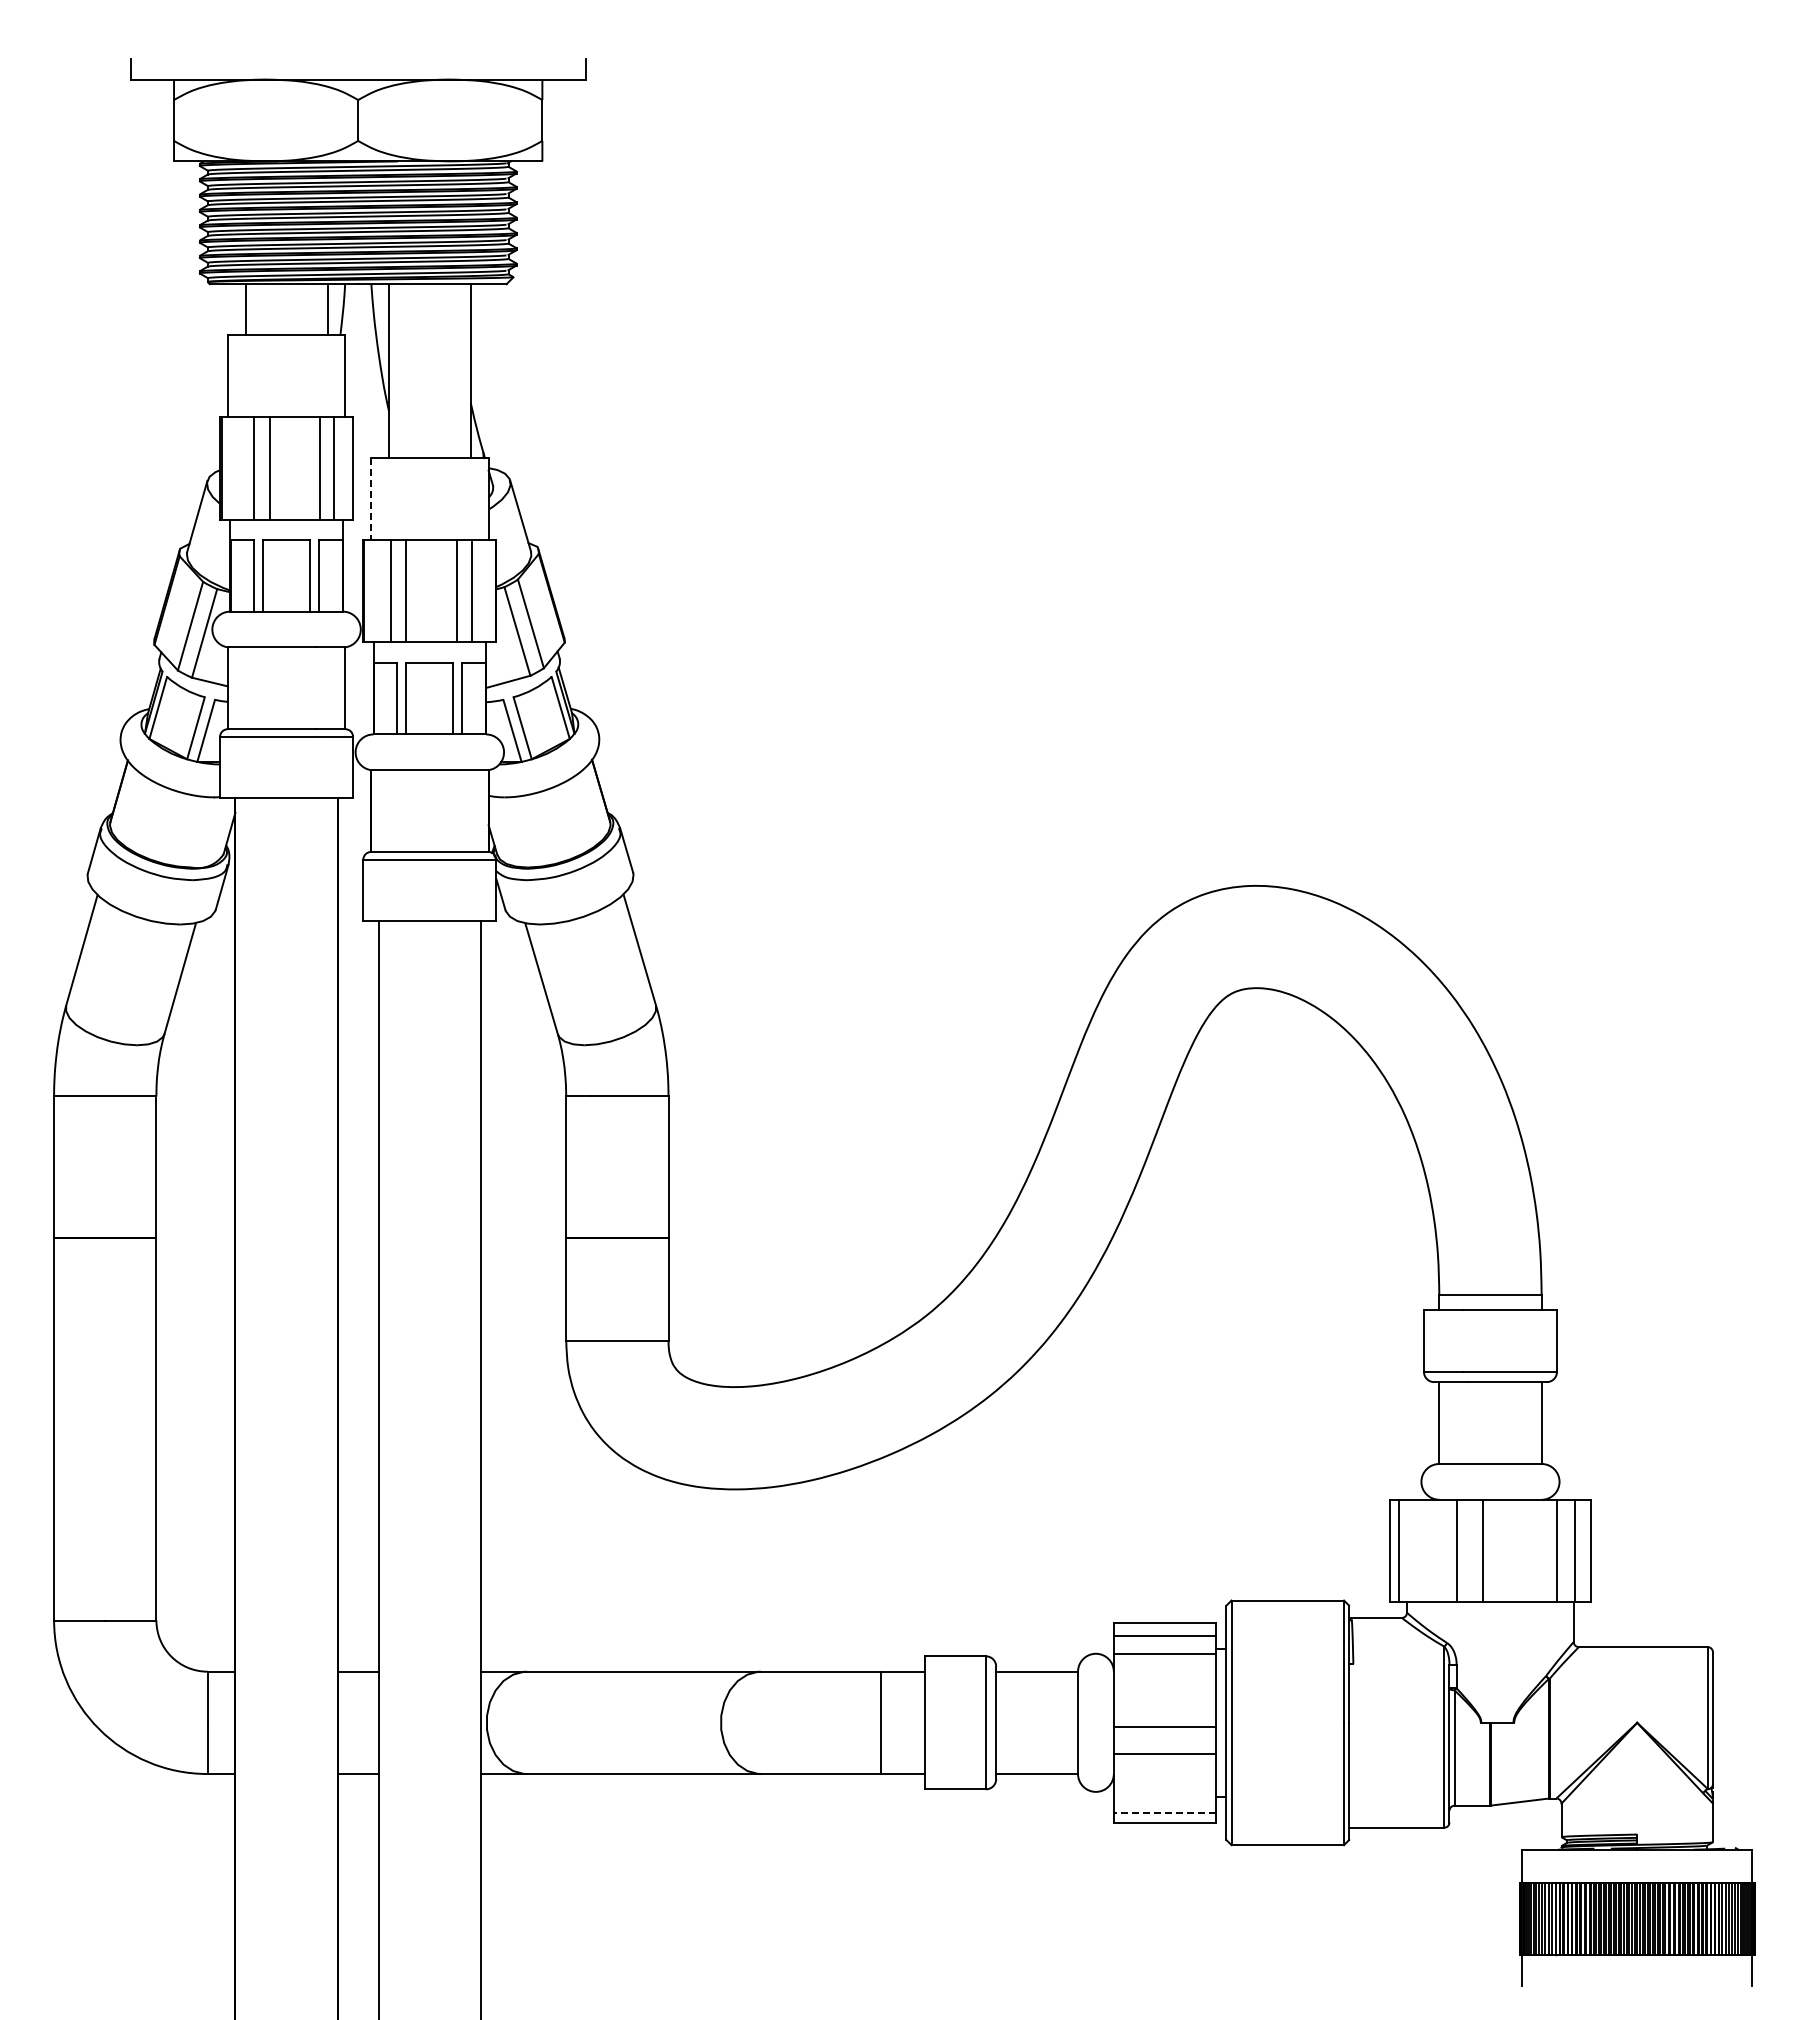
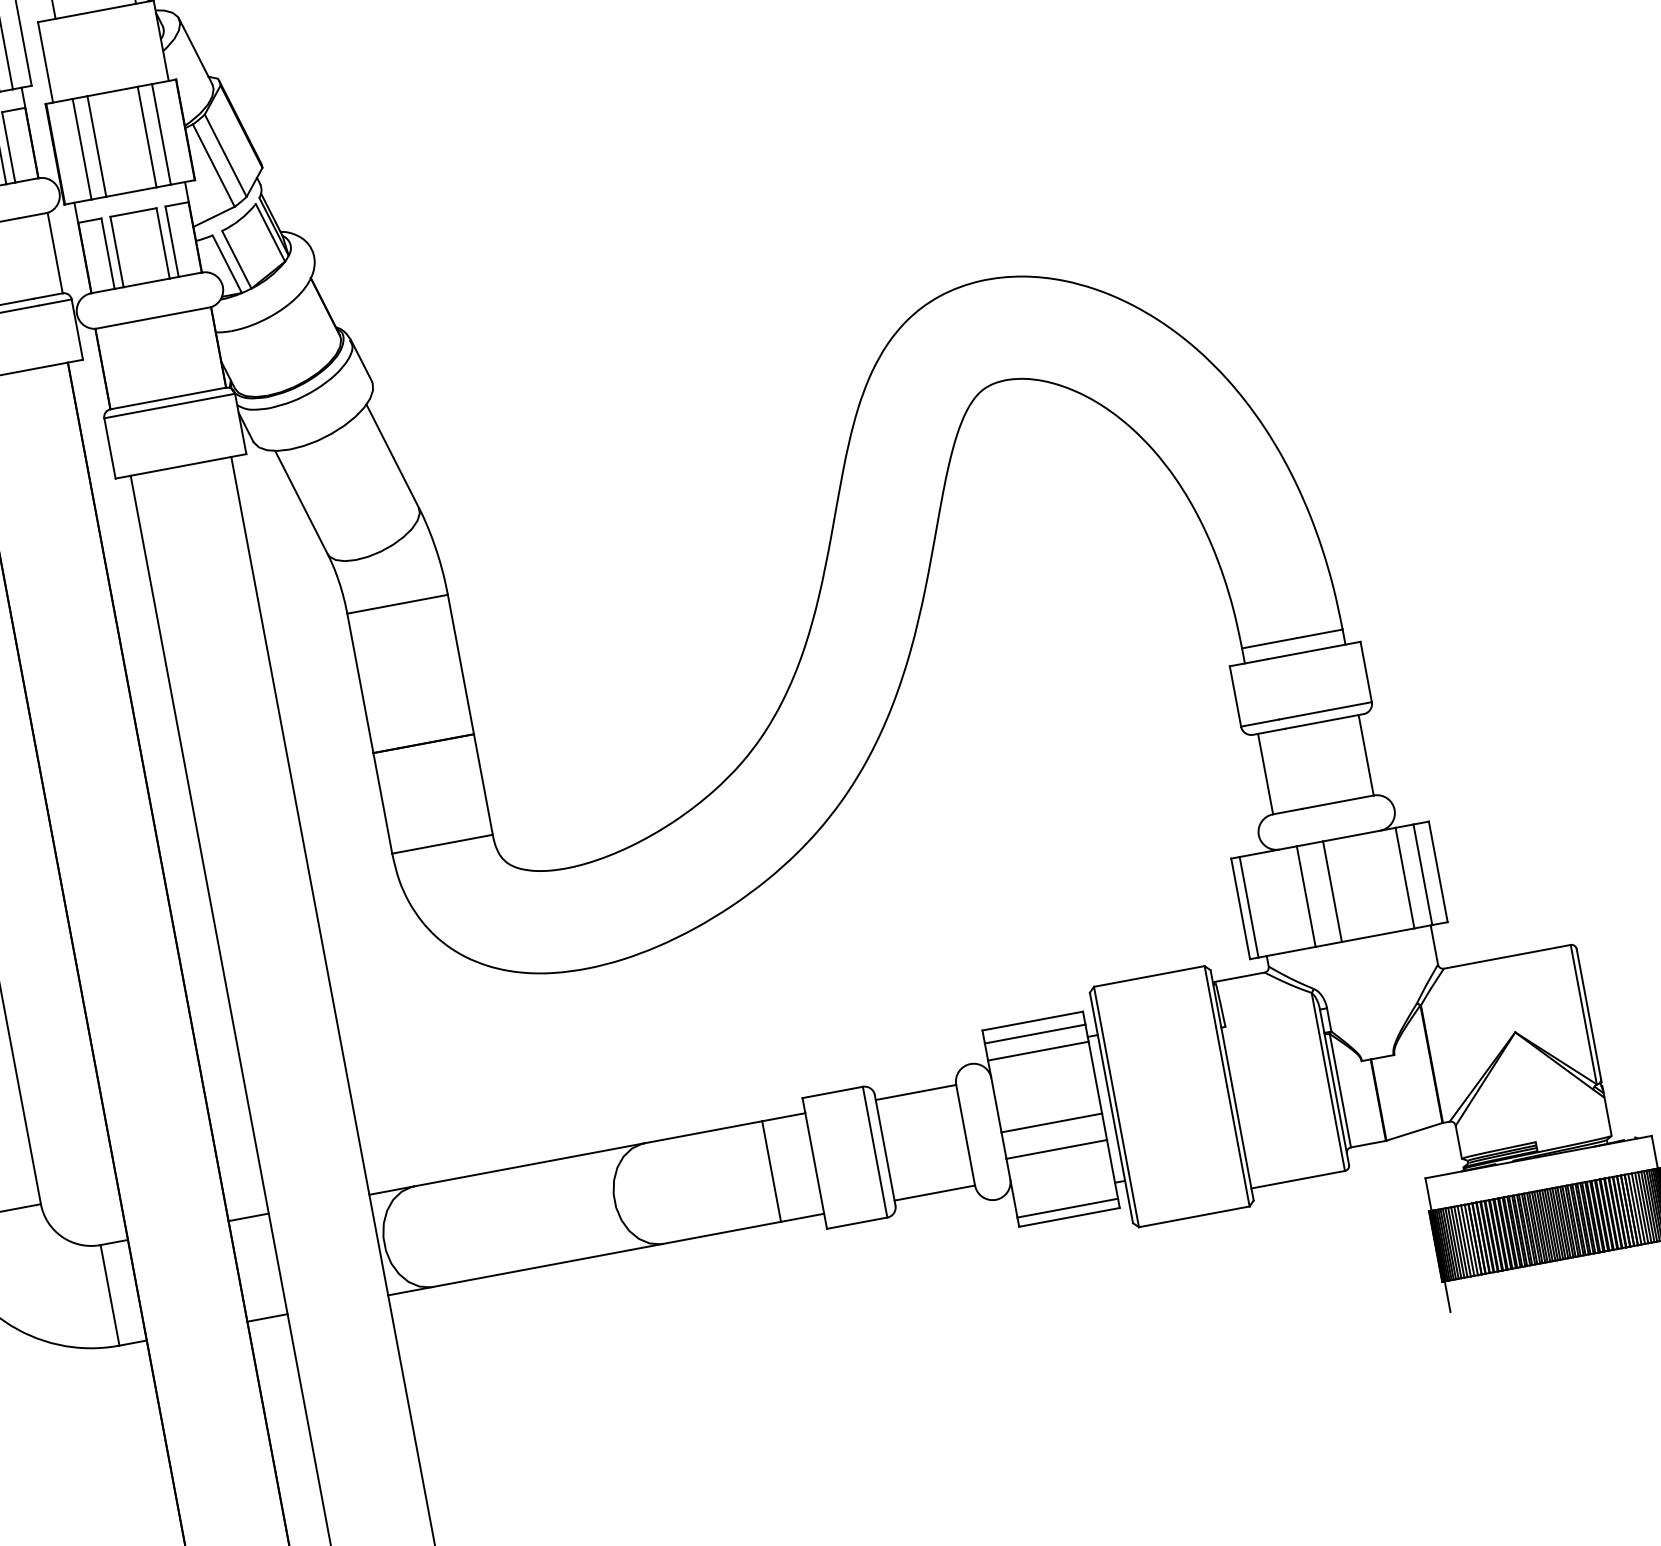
line: (371, 499) -> (46, 62), dashed -> solid
line: (1164, 1813) -> (1067, 1208), dashed -> solid

